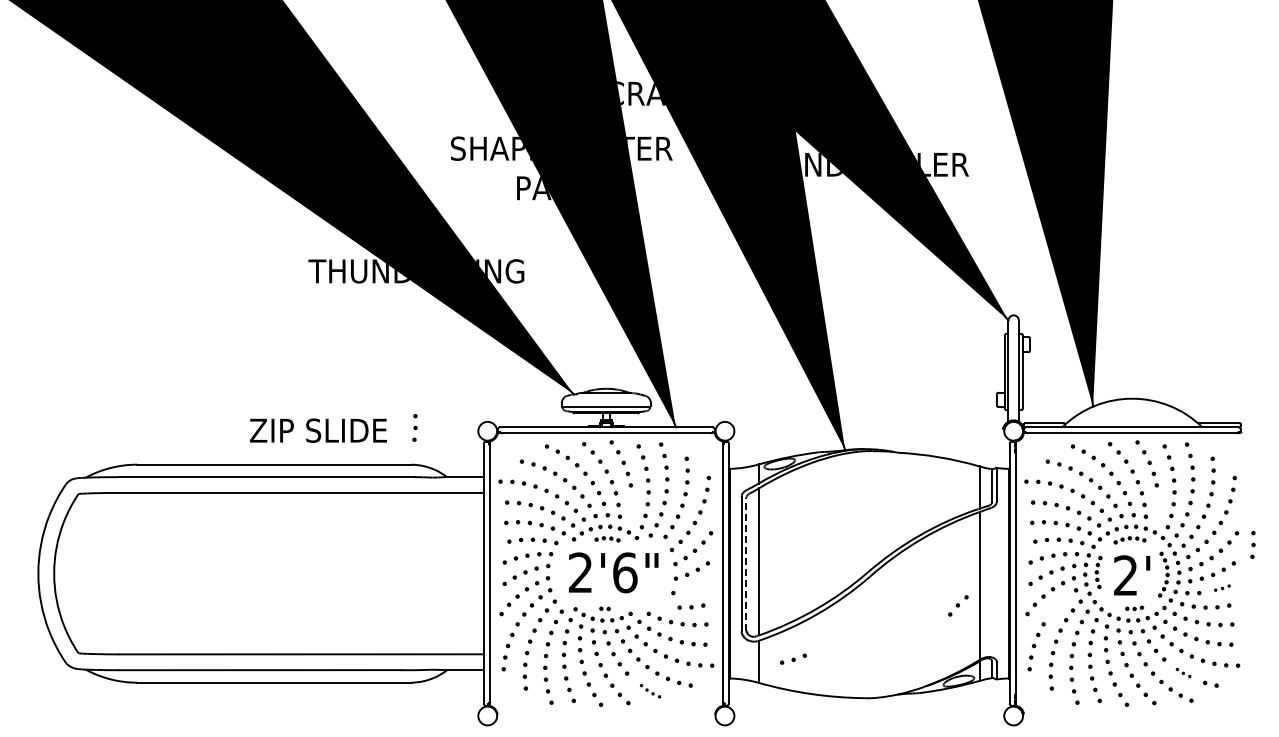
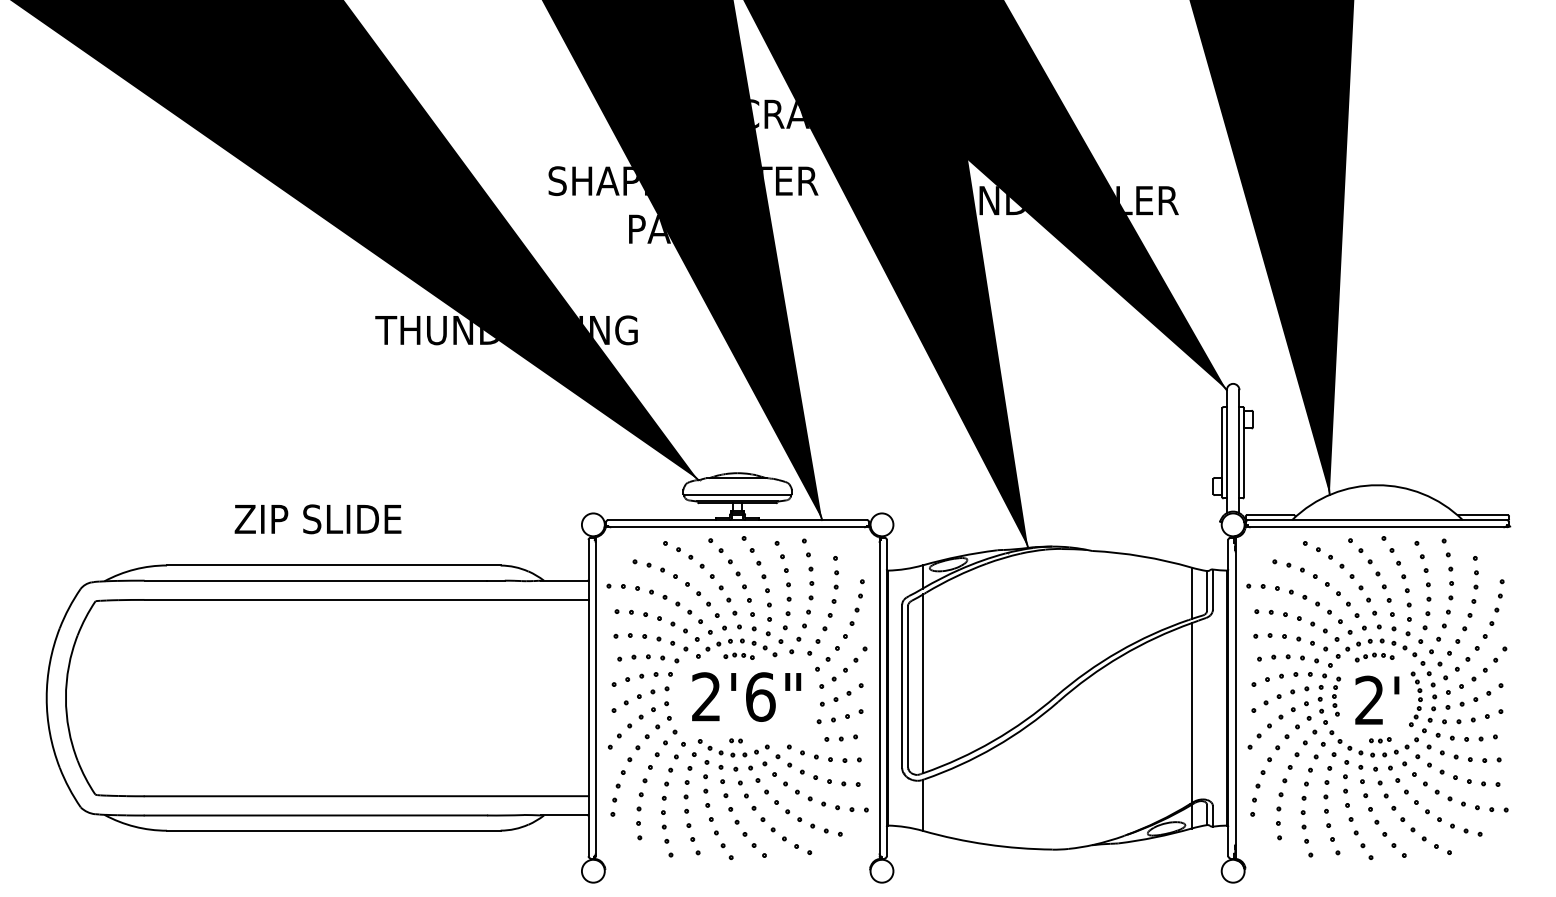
part: (414, 427) -> (768, 618), moved
text: (318, 430) -> (318, 519), moved
part: (1252, 544) -> (1408, 618), moved
line: (746, 563) -> (908, 685), dashed -> solid
part: (1222, 587) -> (1487, 714), size x1.67
part: (958, 605) -> (1287, 736), moved
part: (793, 658) -> (847, 714), moved
part: (1183, 672) -> (1439, 818), size x1.67
part: (650, 690) -> (791, 840), size x1.67

